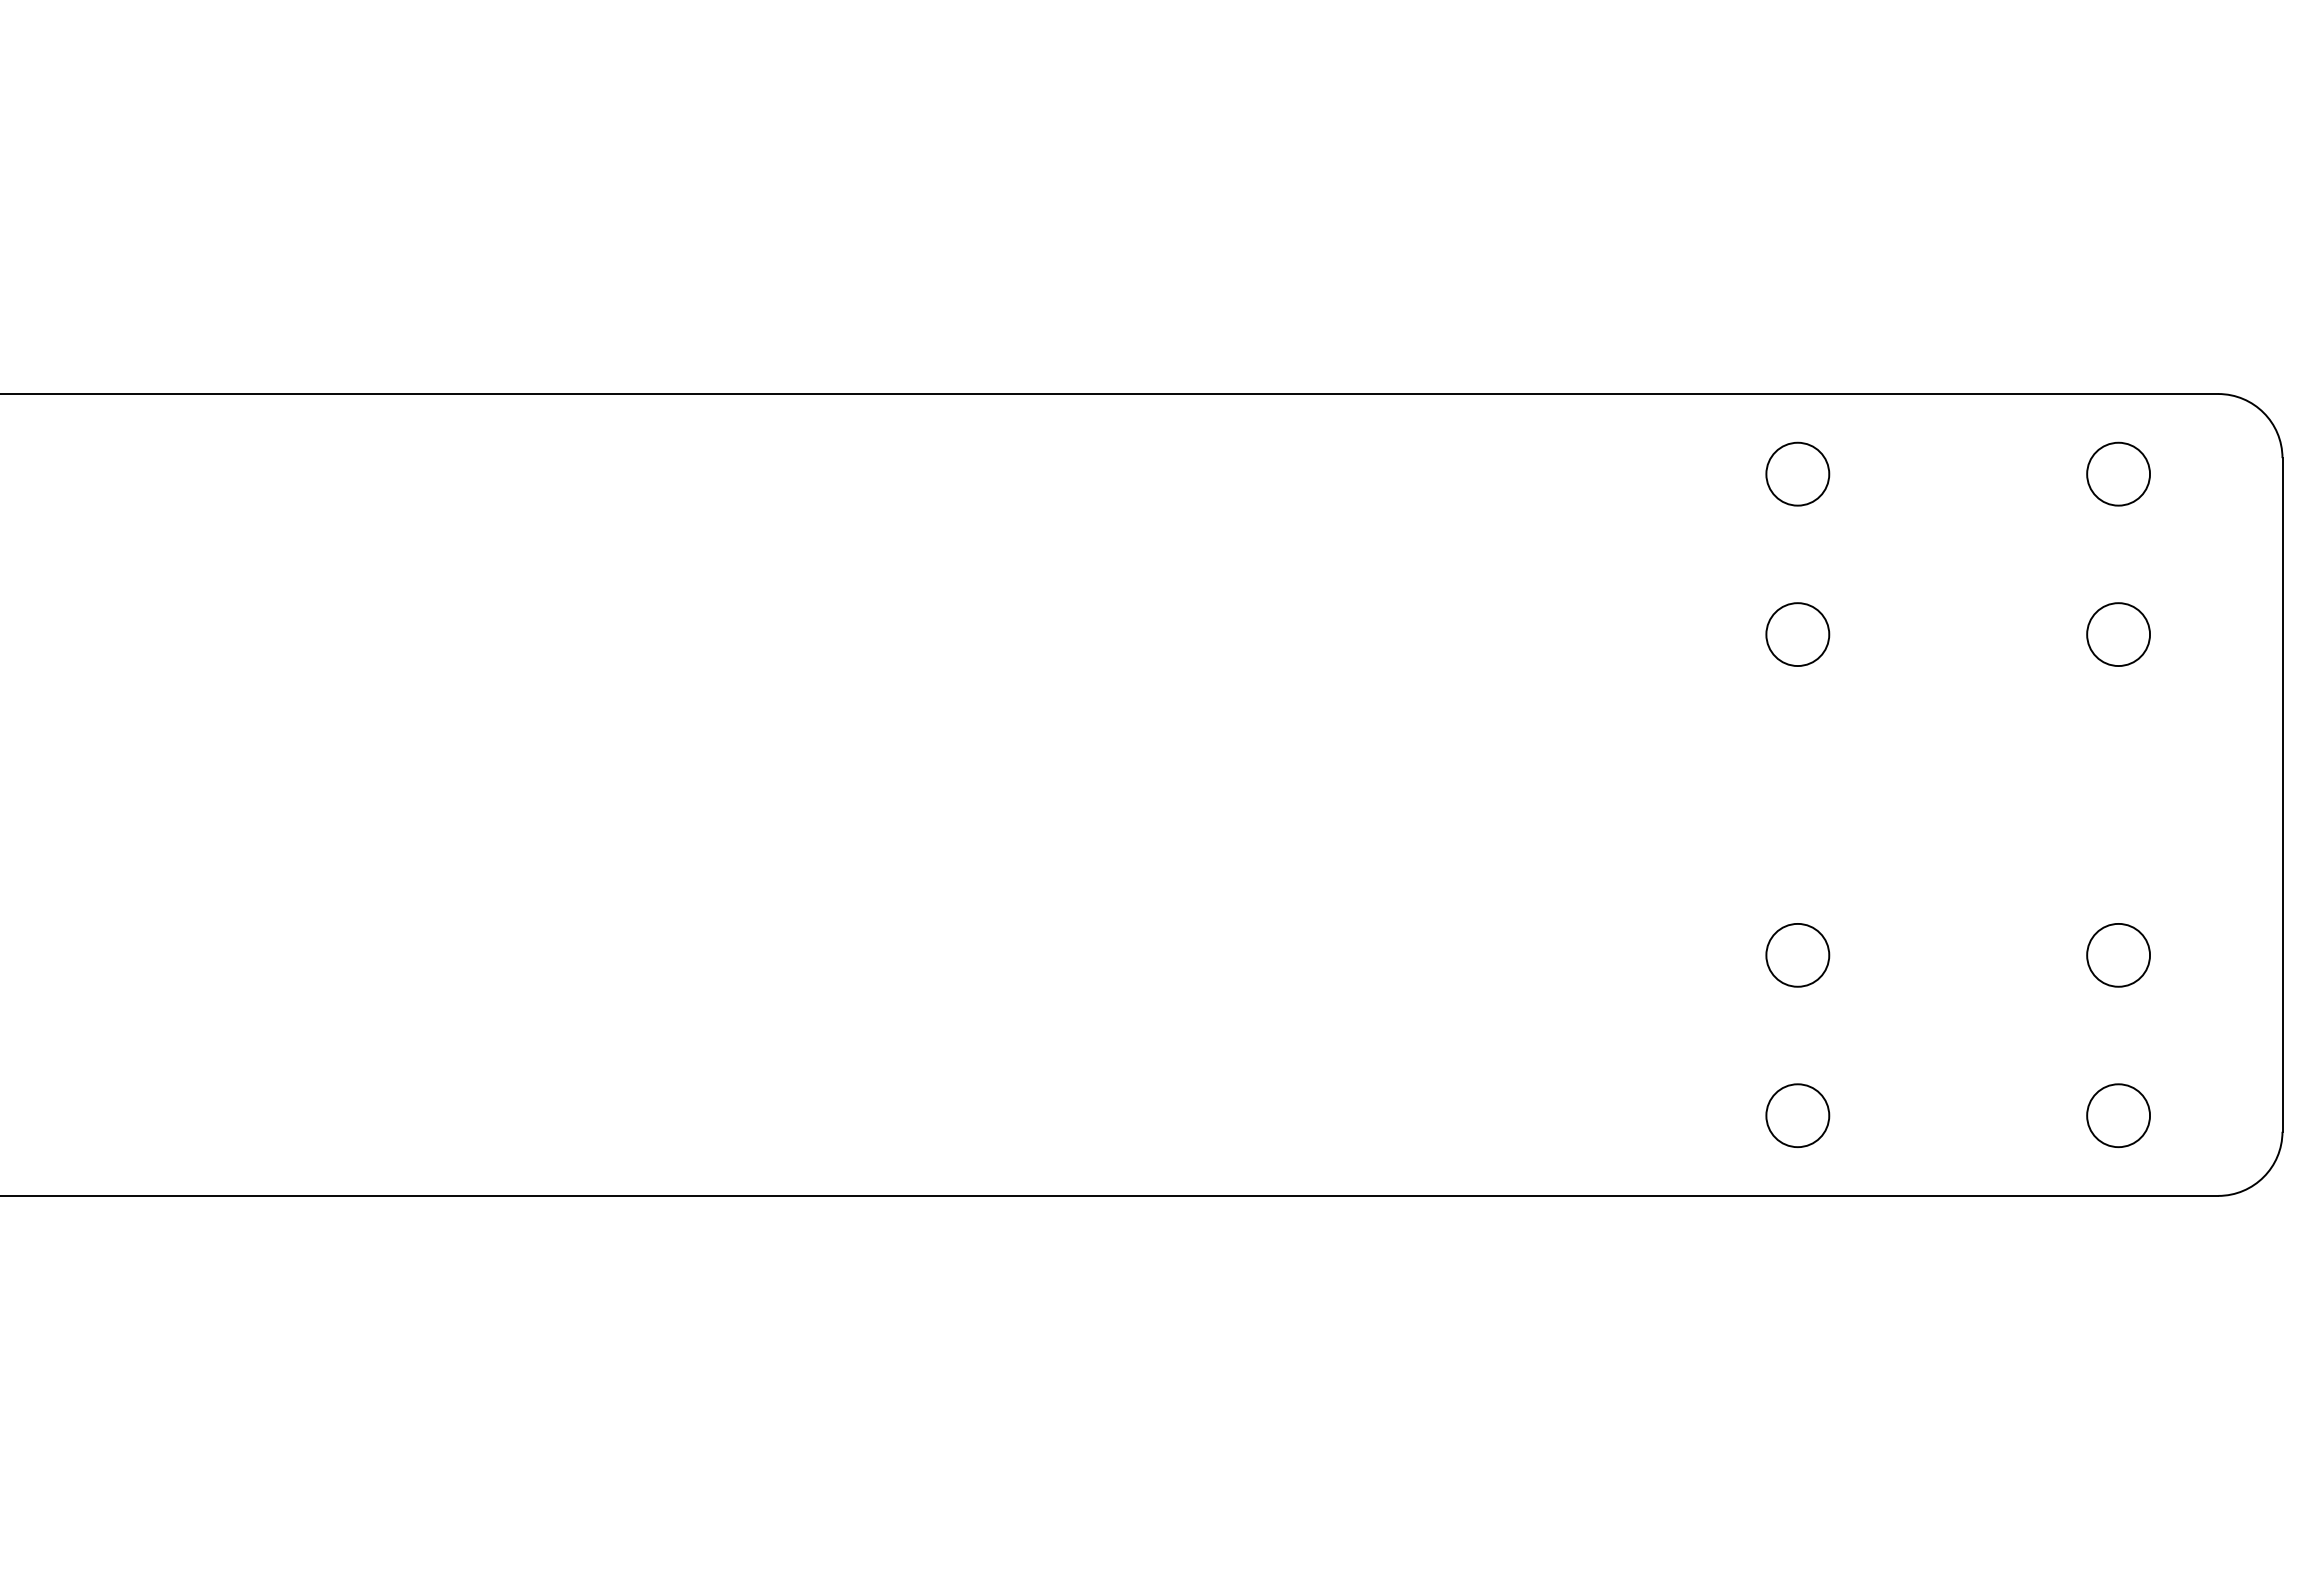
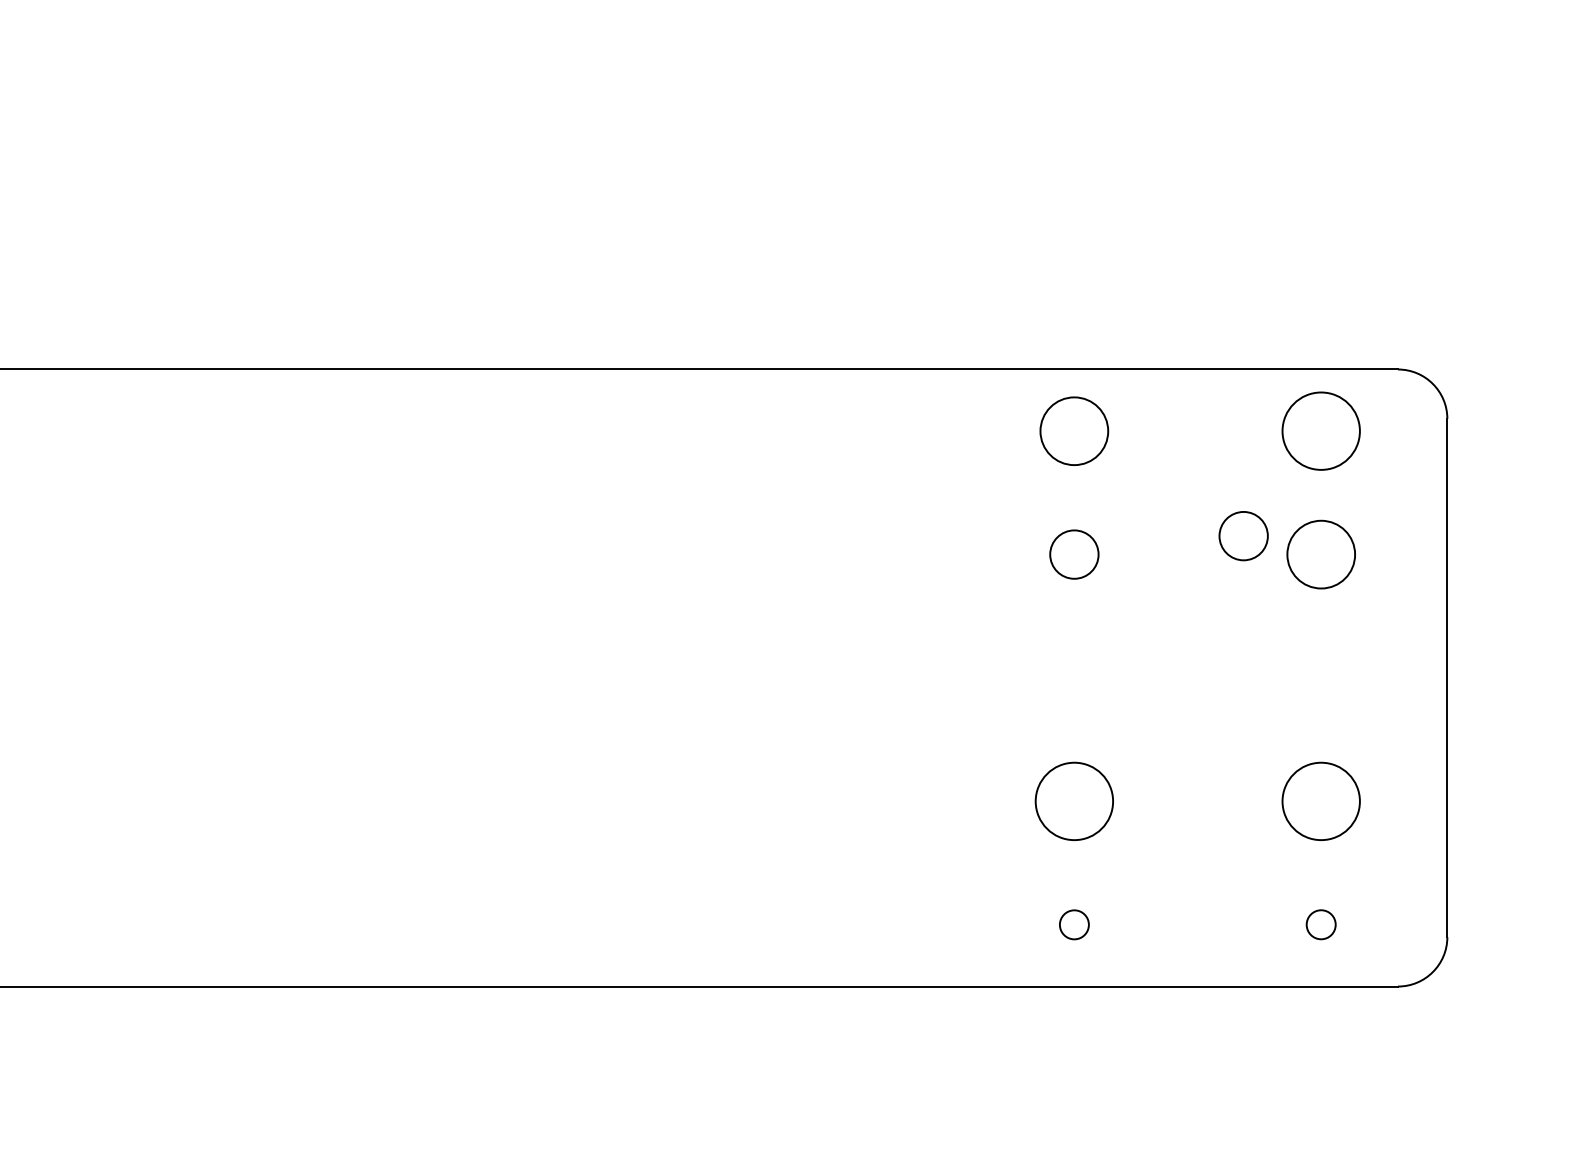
circle: (1797, 473) -> (1074, 430), size x1.4
circle: (2118, 473) -> (1321, 430), size x1.6
circle: (2017, 610) -> (1243, 536), added
circle: (2118, 634) -> (1321, 554), size x1.4
circle: (1797, 954) -> (1074, 800), size x1.6
circle: (2118, 954) -> (1321, 800), size x1.6
circle: (1797, 1115) -> (1074, 924), size x0.6
circle: (2118, 1115) -> (1321, 924), size x0.6

